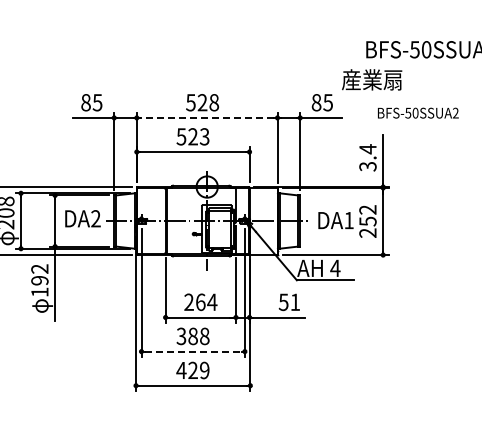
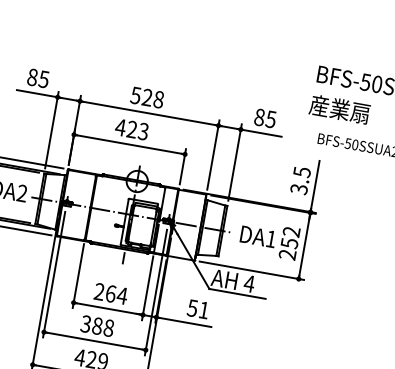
text: (372, 79) -> (340, 109), moved
line: (206, 117) -> (148, 112), dashed -> solid
text: (181, 136) -> (120, 127), 523 -> 423
text: (367, 149) -> (301, 172), 3.4 -> 3.5
line: (193, 351) -> (95, 341), dashed -> solid

